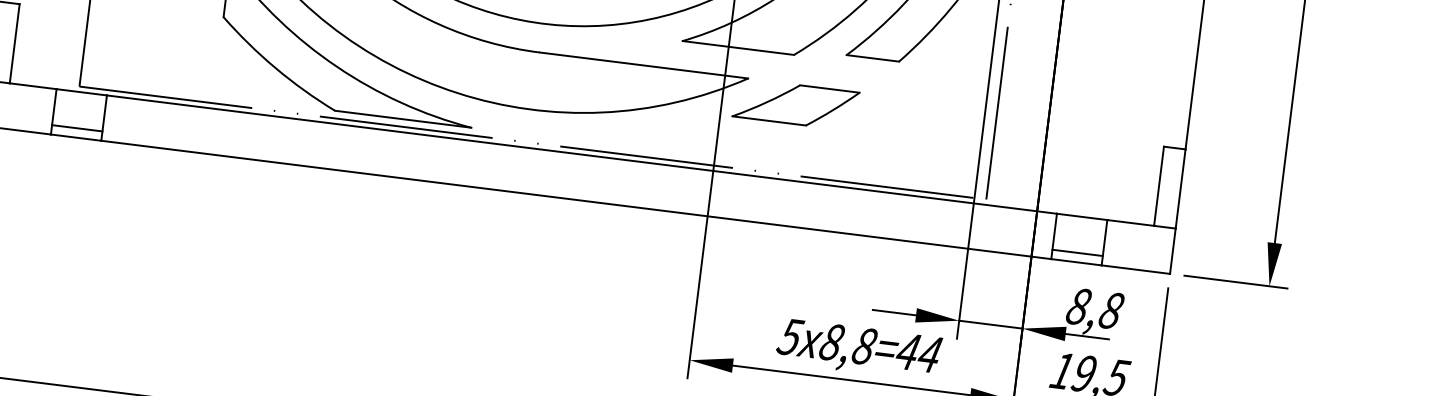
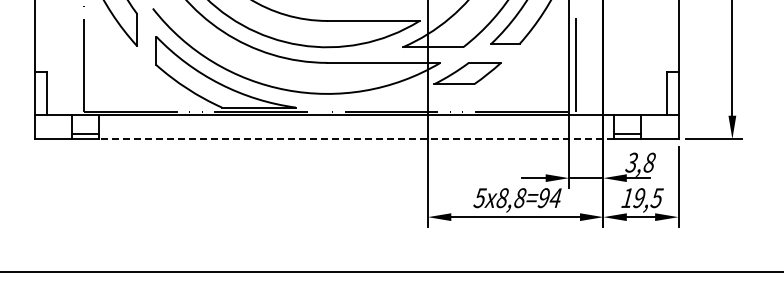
line: (575, 200) -> (356, 139), solid -> dashed
text: (1077, 306) -> (631, 162), 8,8 -> 3,8
text: (907, 352) -> (543, 198), 8,8=44 -> 8,8=94

